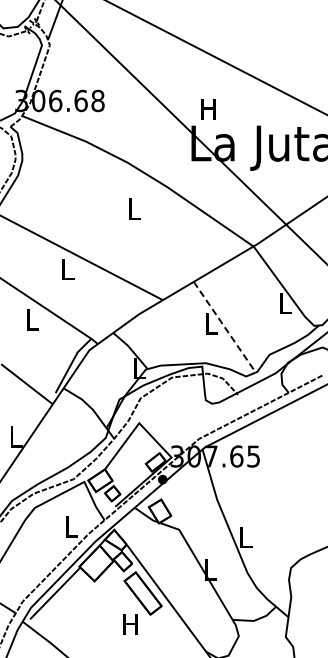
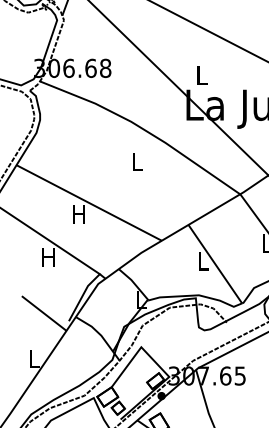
text: (208, 109) -> (201, 75), H -> L
text: (67, 269) -> (79, 214), L -> H
text: (31, 319) -> (48, 257), L -> H
line: (224, 327) -> (215, 264), dashed -> solid

